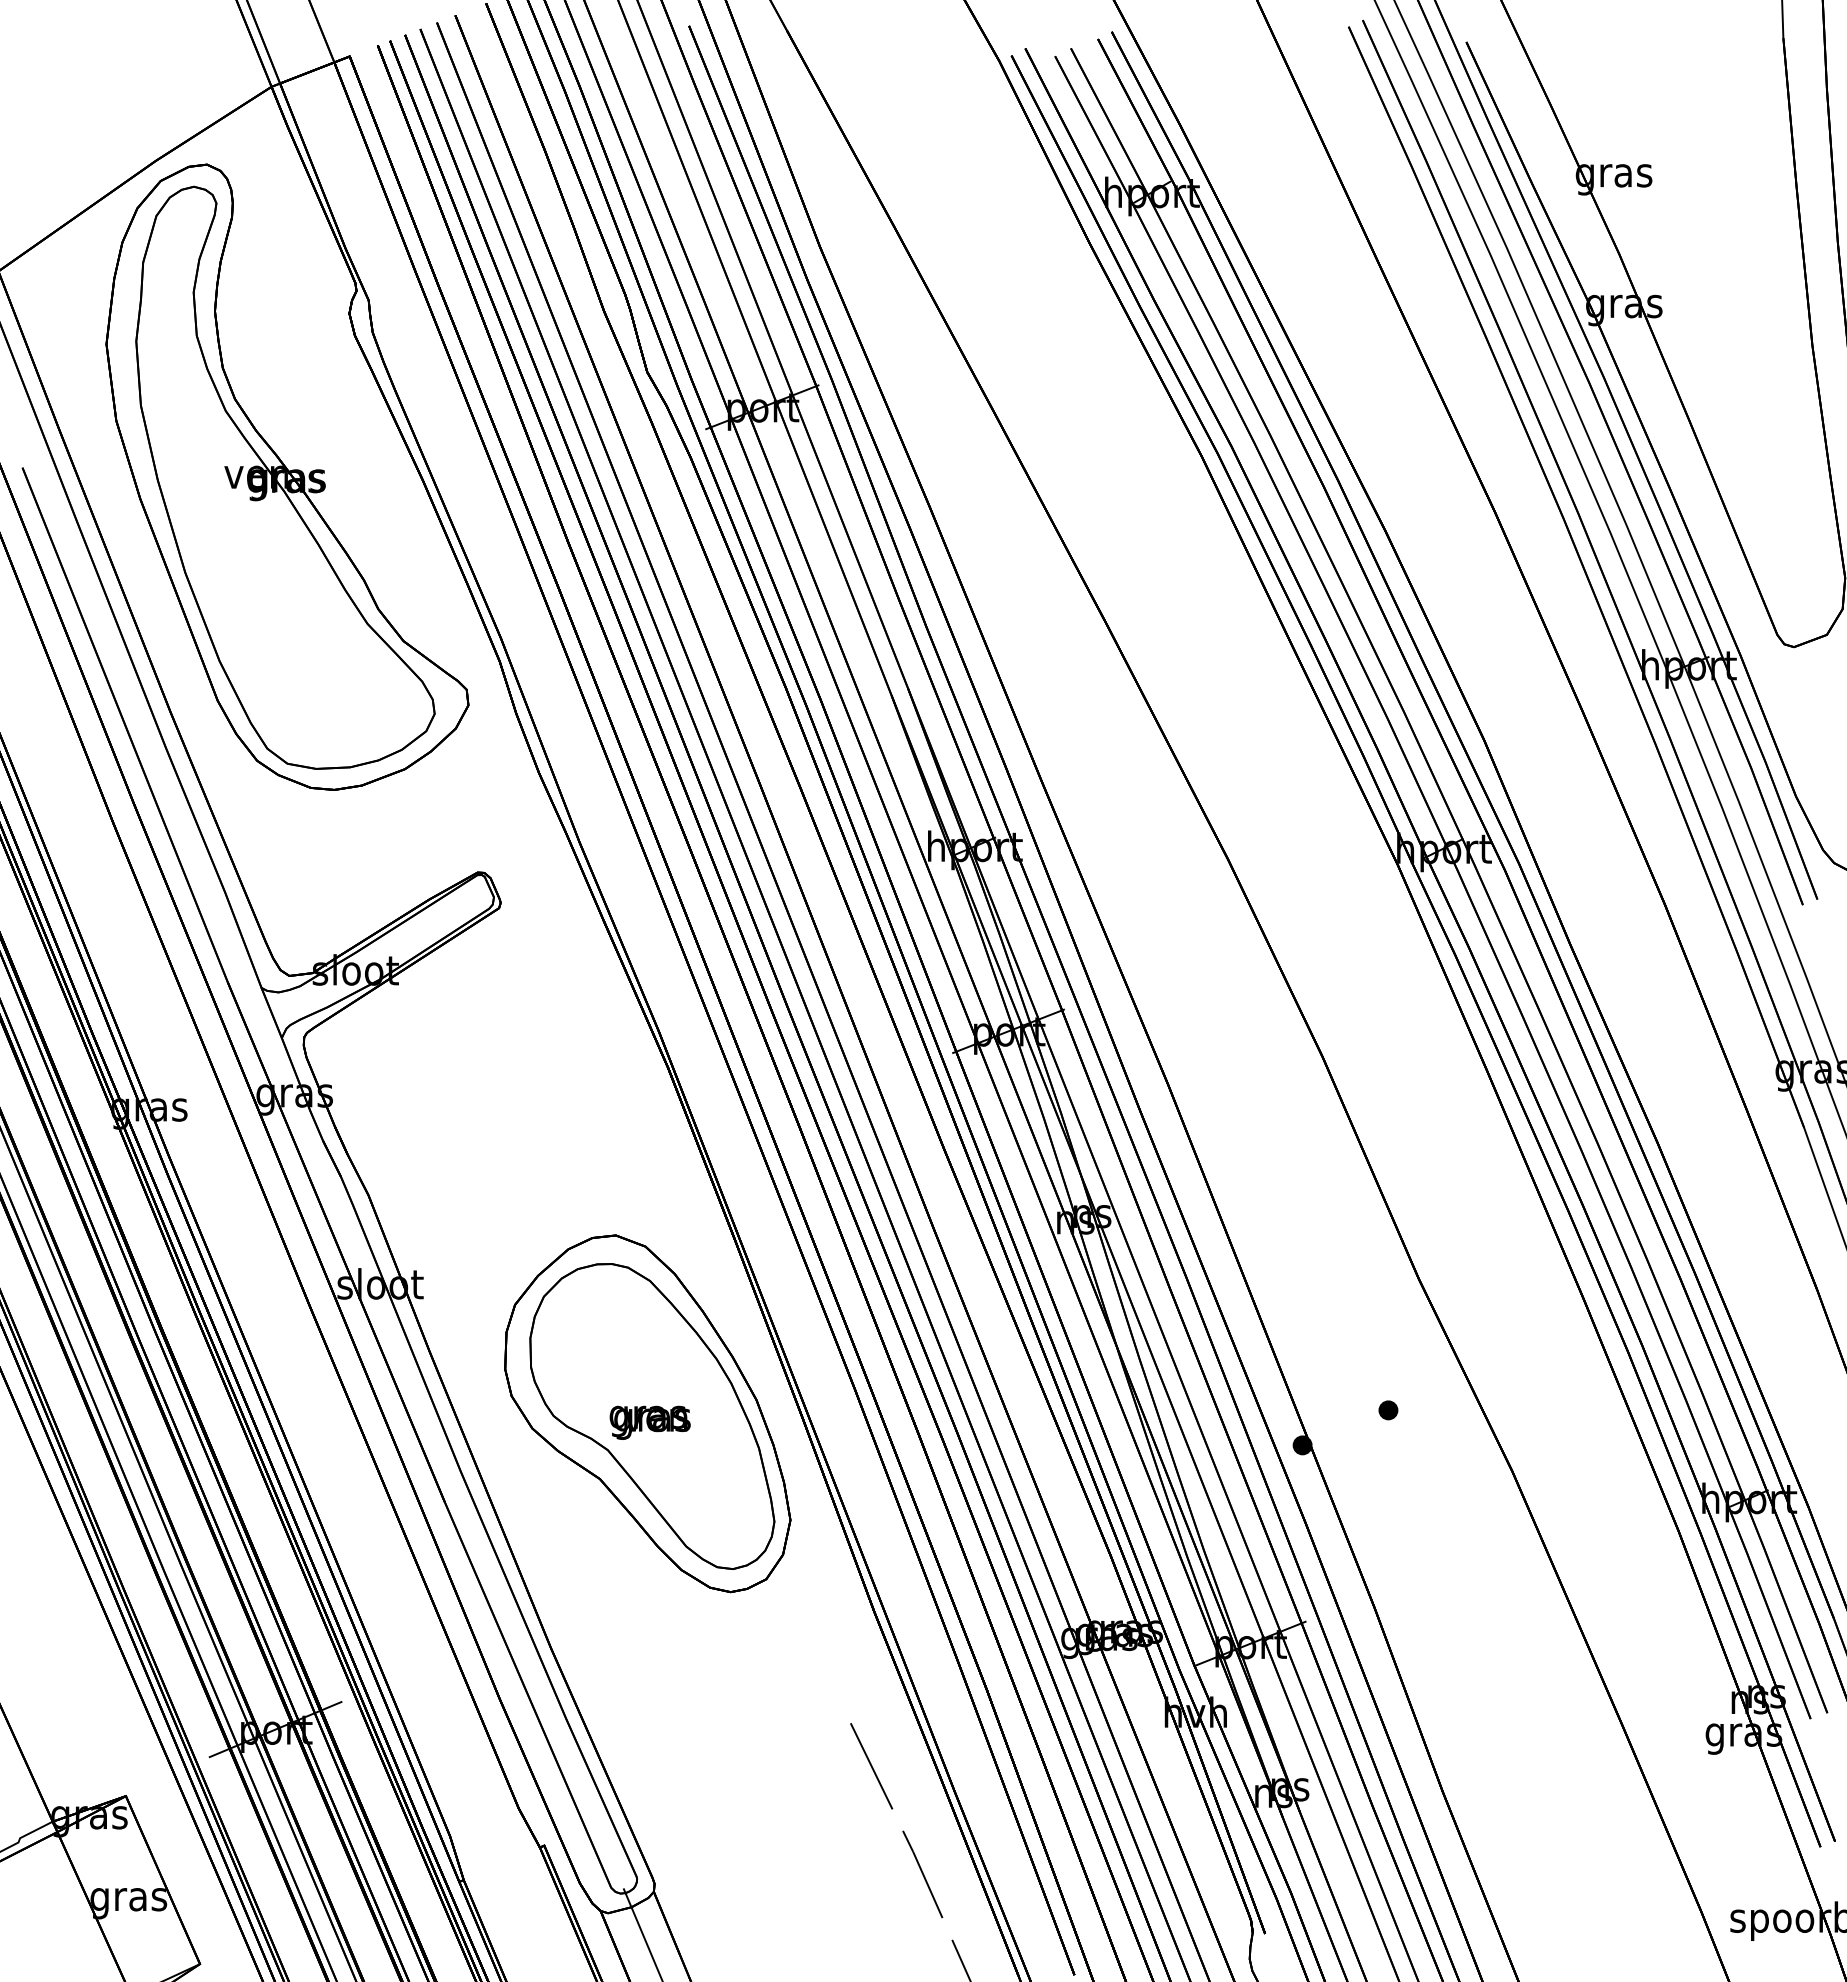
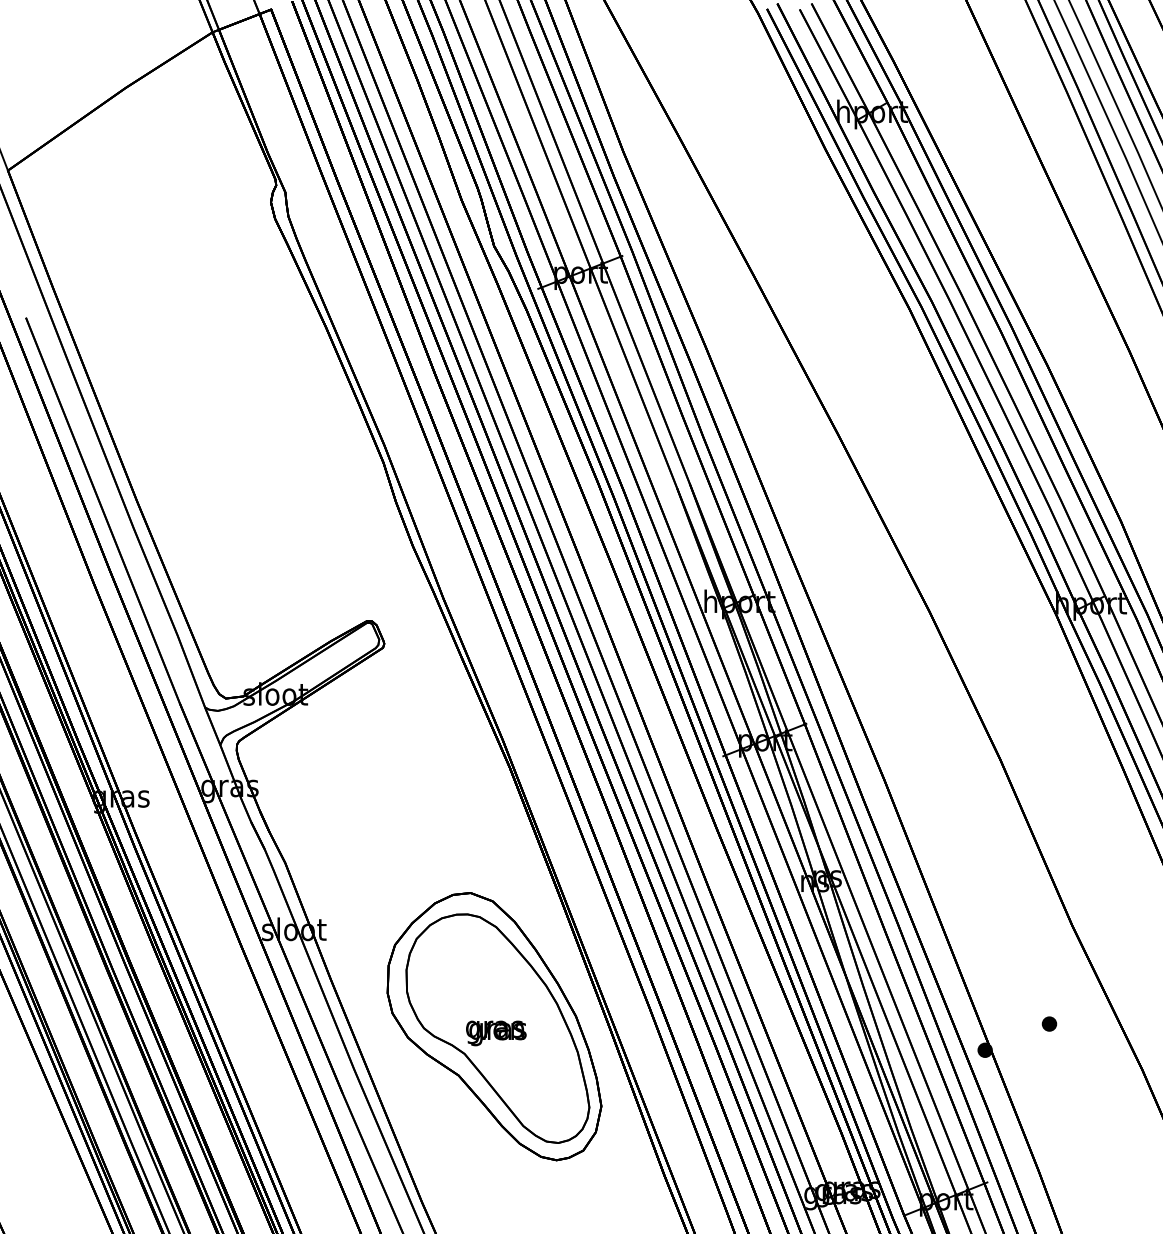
part: (287, 476) -> (224, 324), removed

